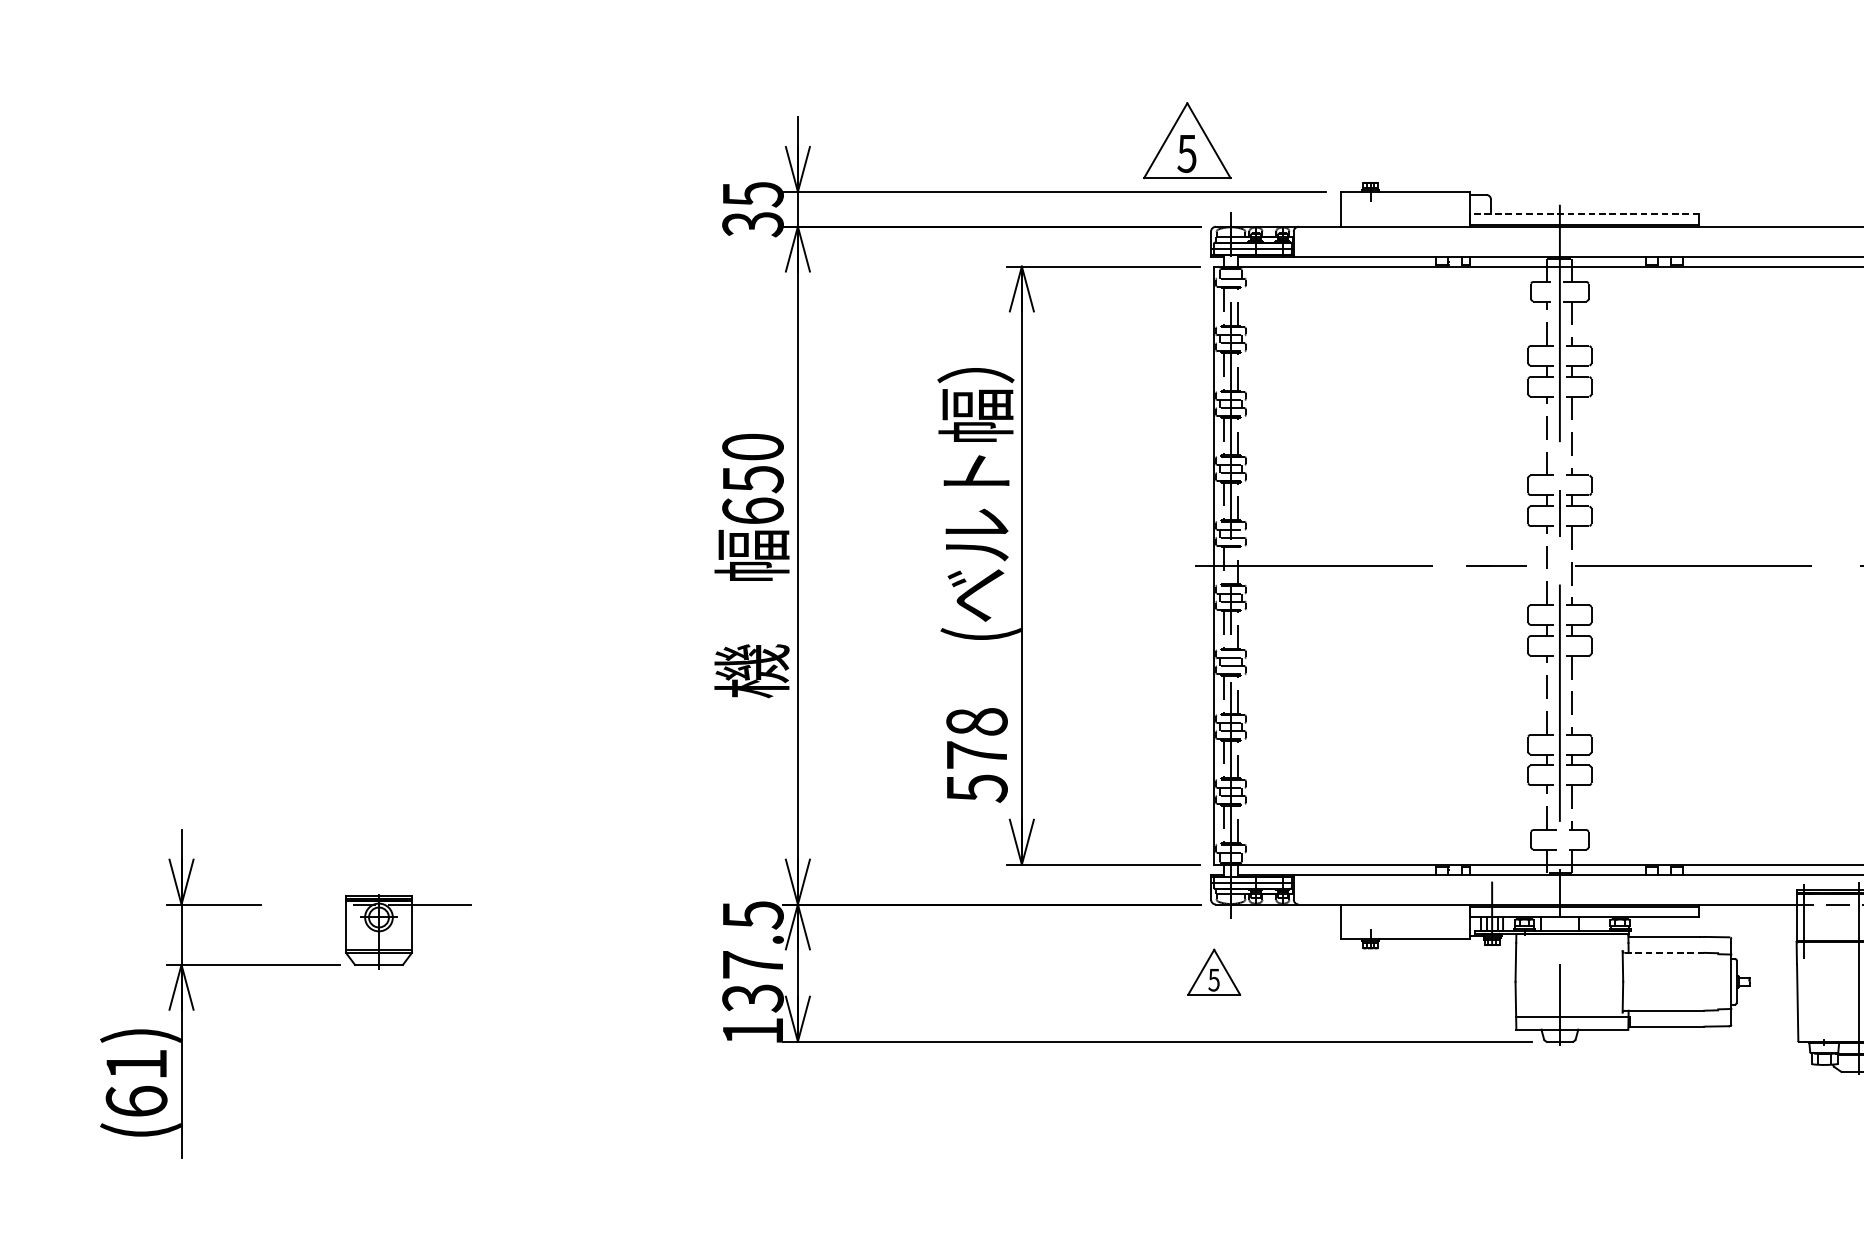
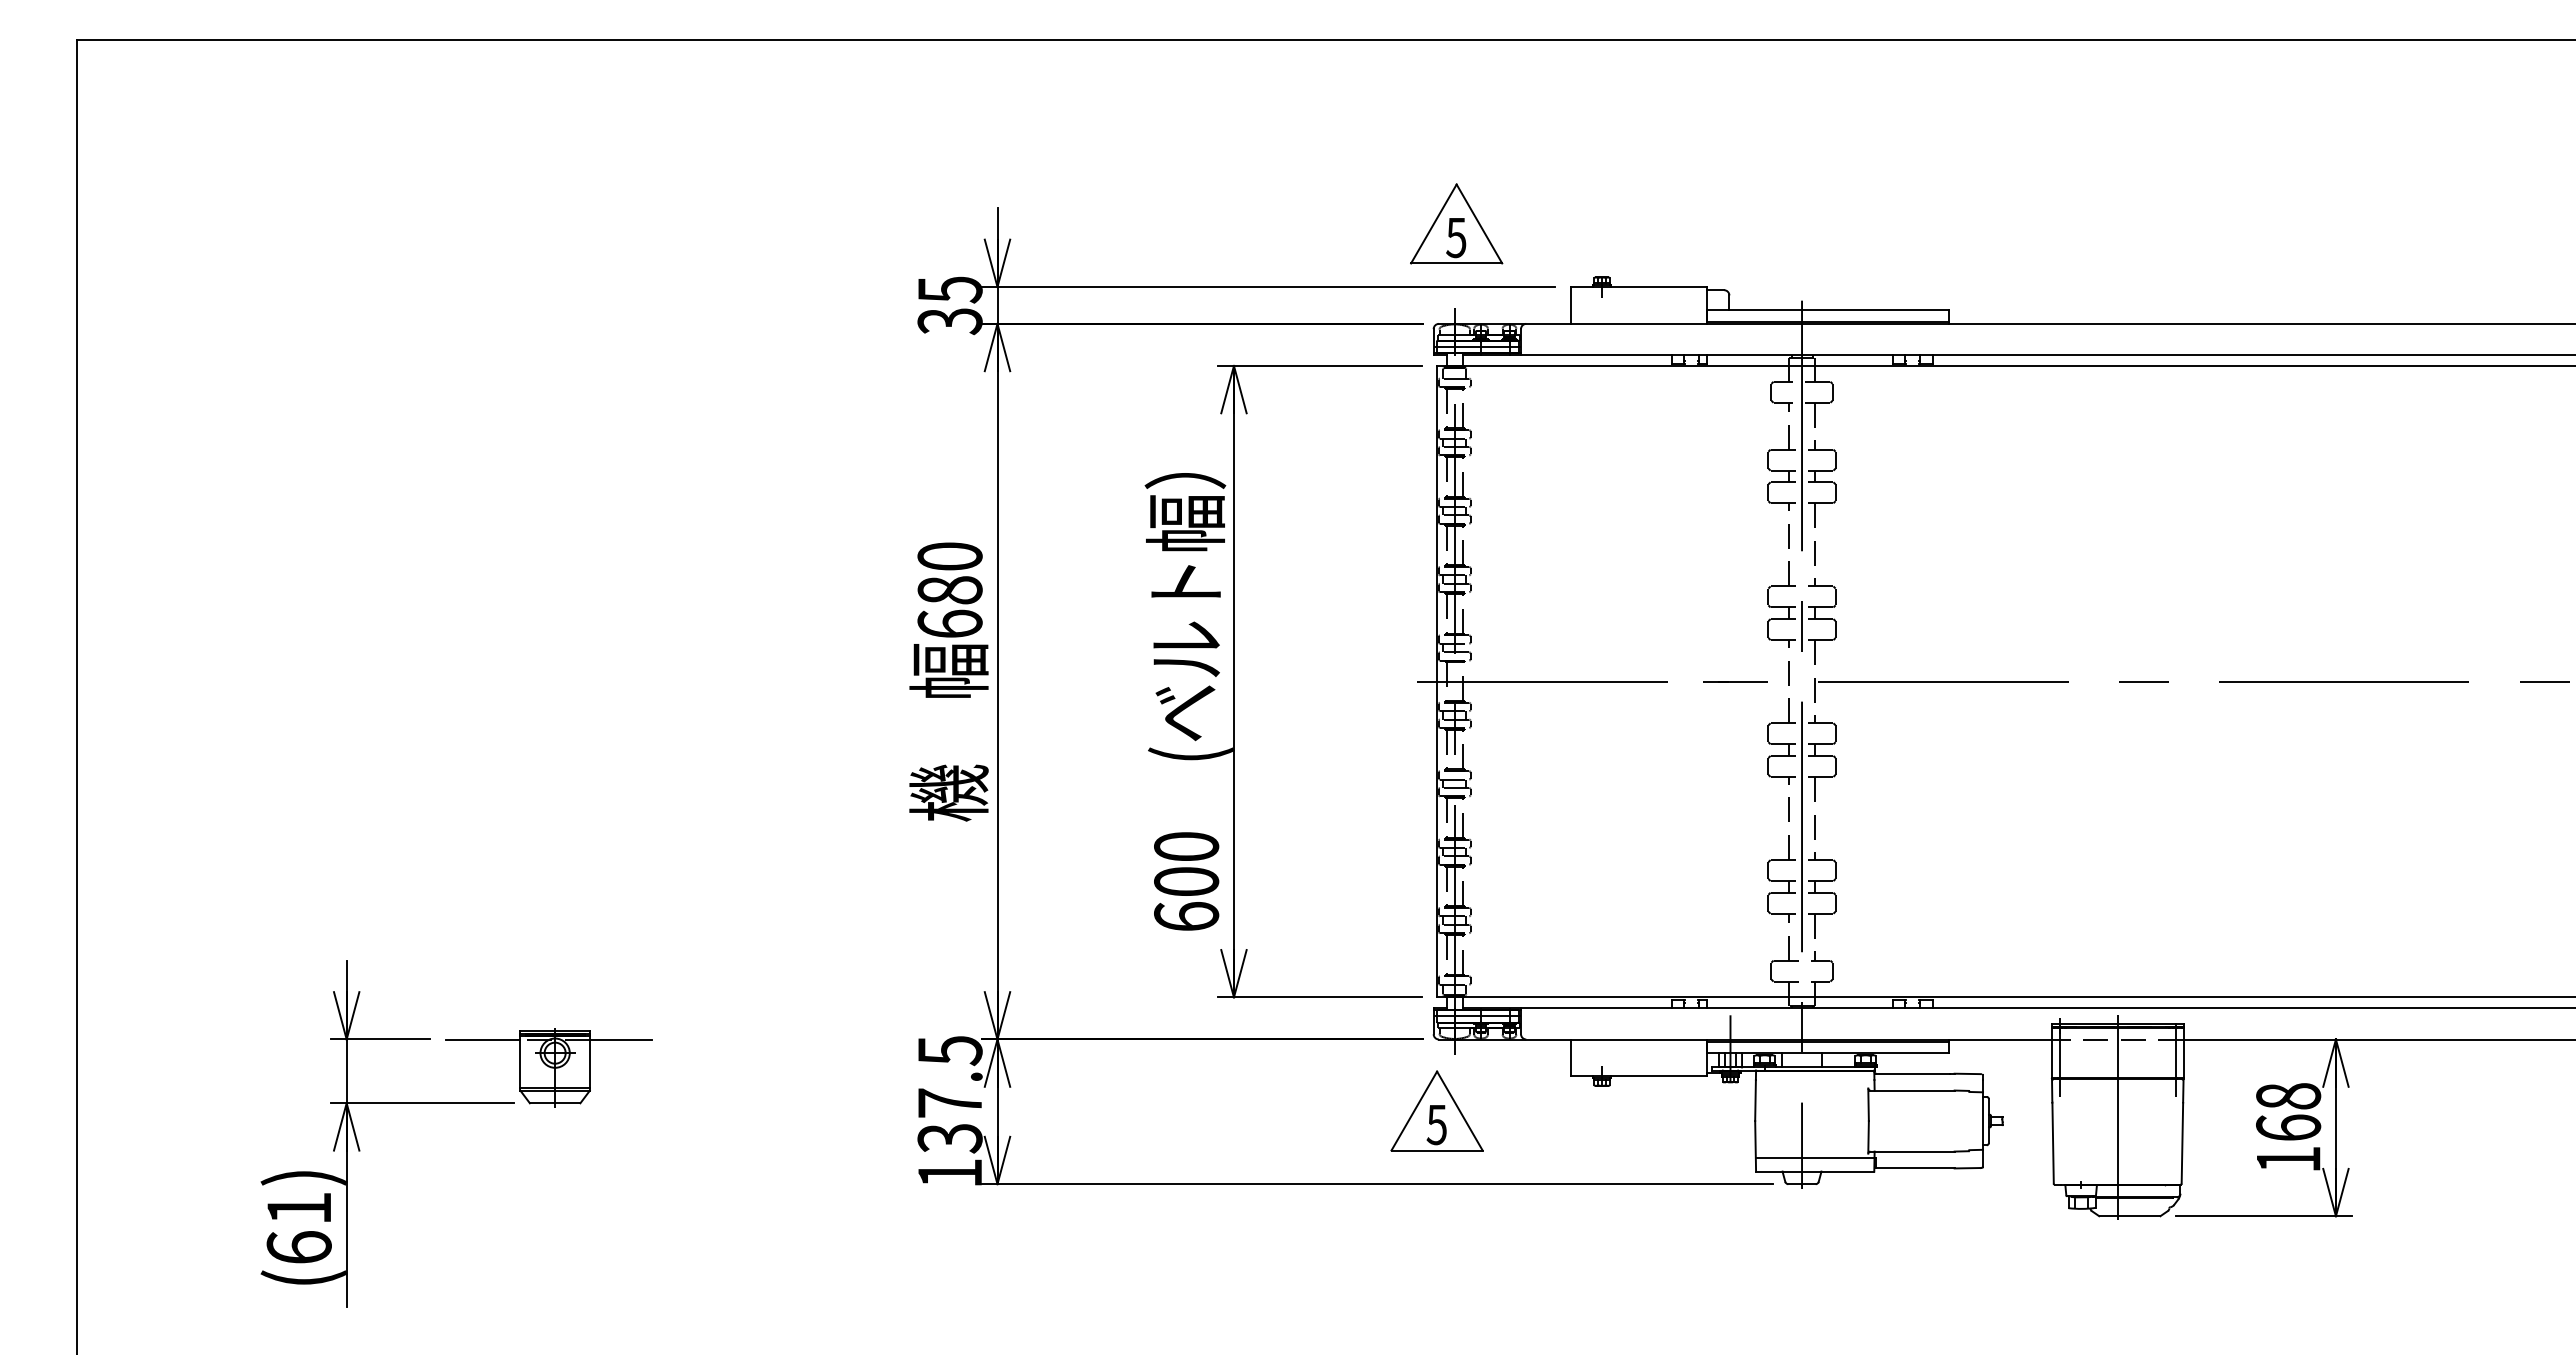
part: (1187, 140) -> (1456, 223), moved
line: (1584, 214) -> (1827, 310), dashed -> solid
text: (752, 479) -> (949, 590), 650 -> 680
text: (976, 755) -> (1186, 882), 578 -> 600
line: (311, 904) -> (483, 1039), added
line: (1664, 952) -> (1912, 1090), dashed -> solid
part: (1213, 971) -> (1436, 1110), size x1.67

